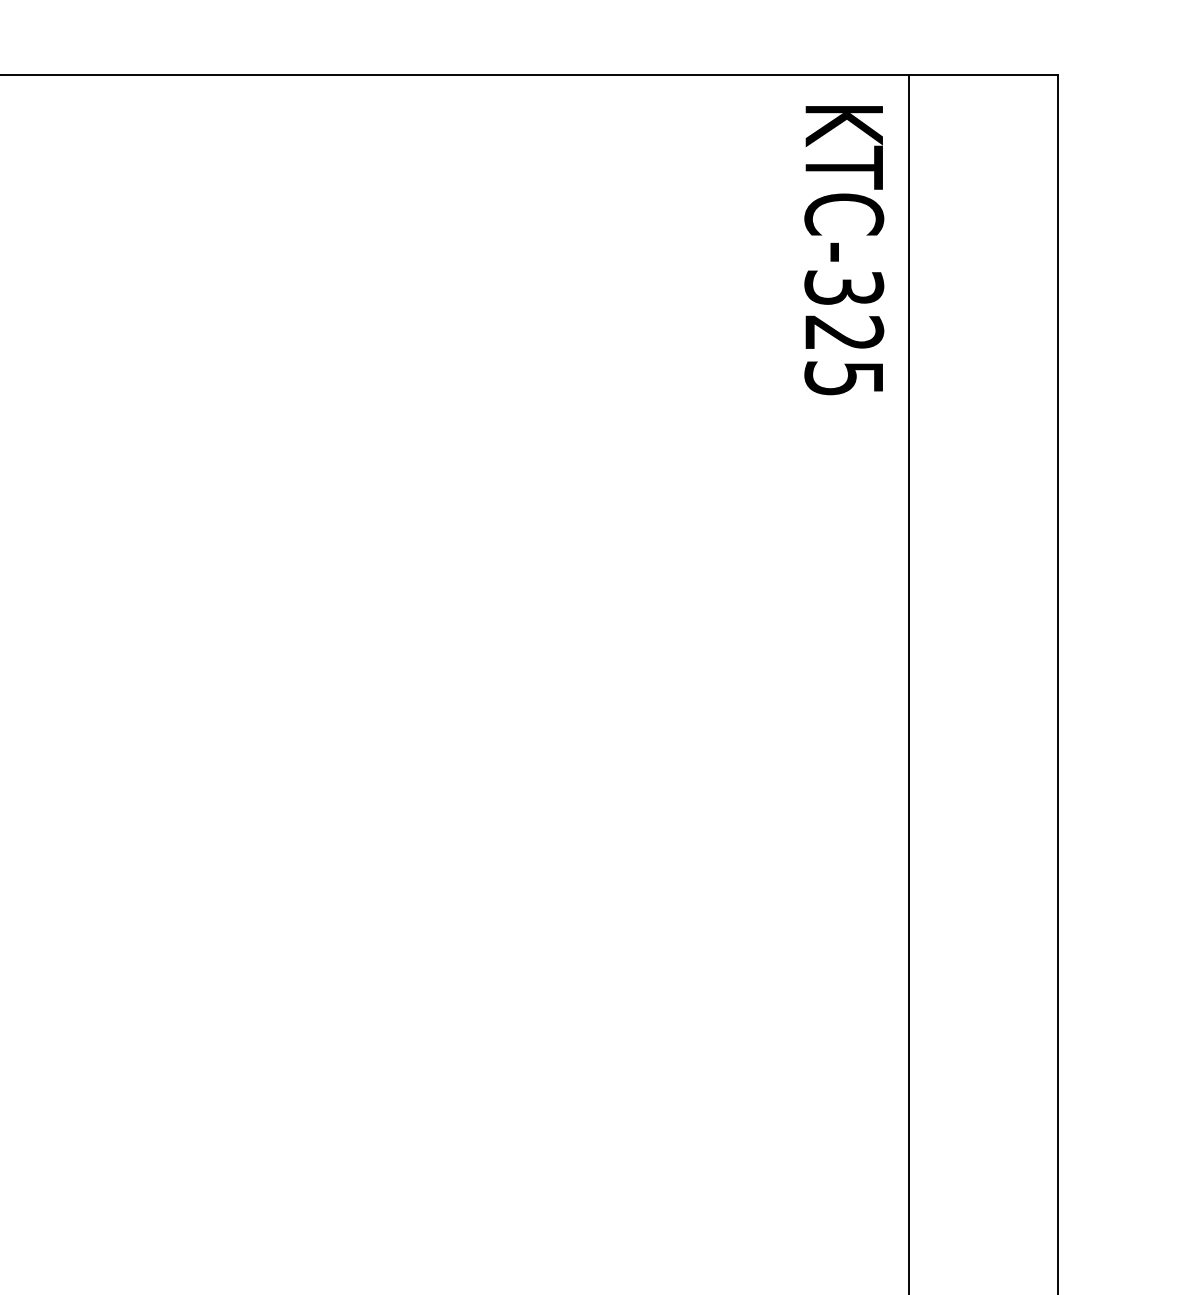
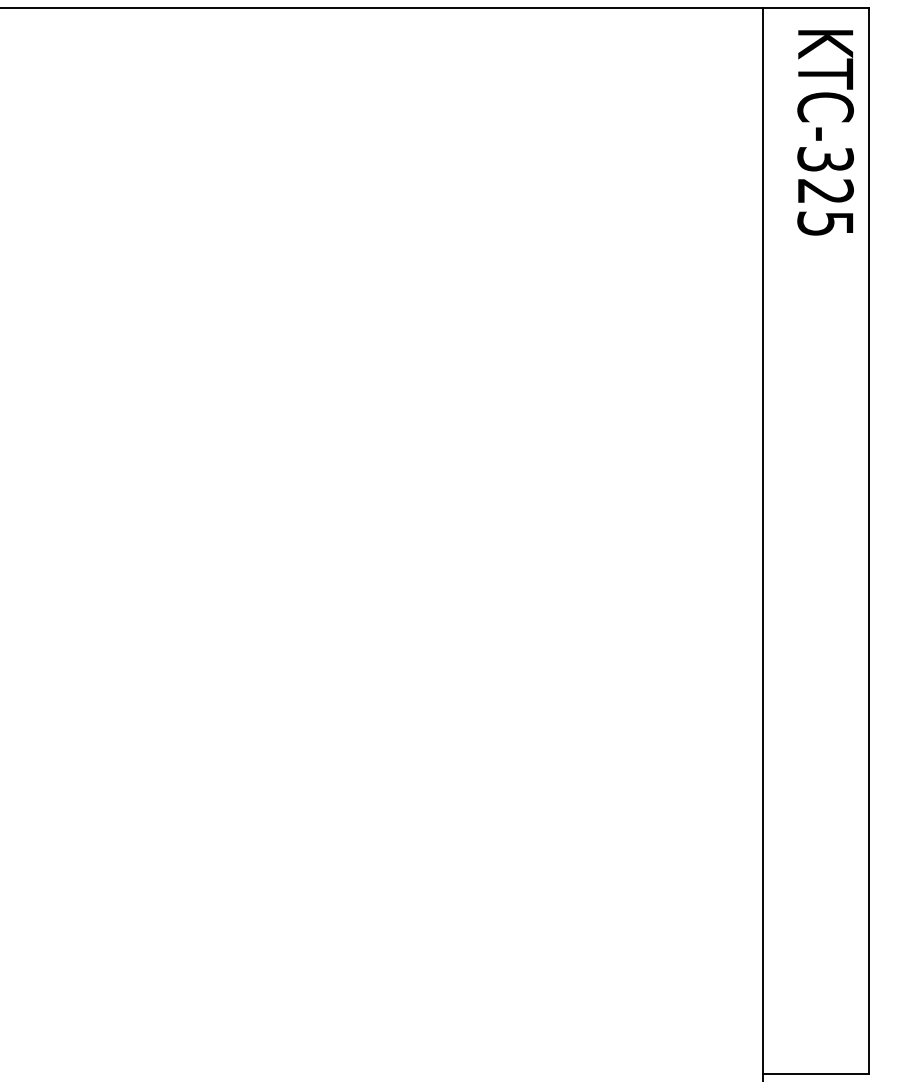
text: (844, 249) -> (825, 132), moved

